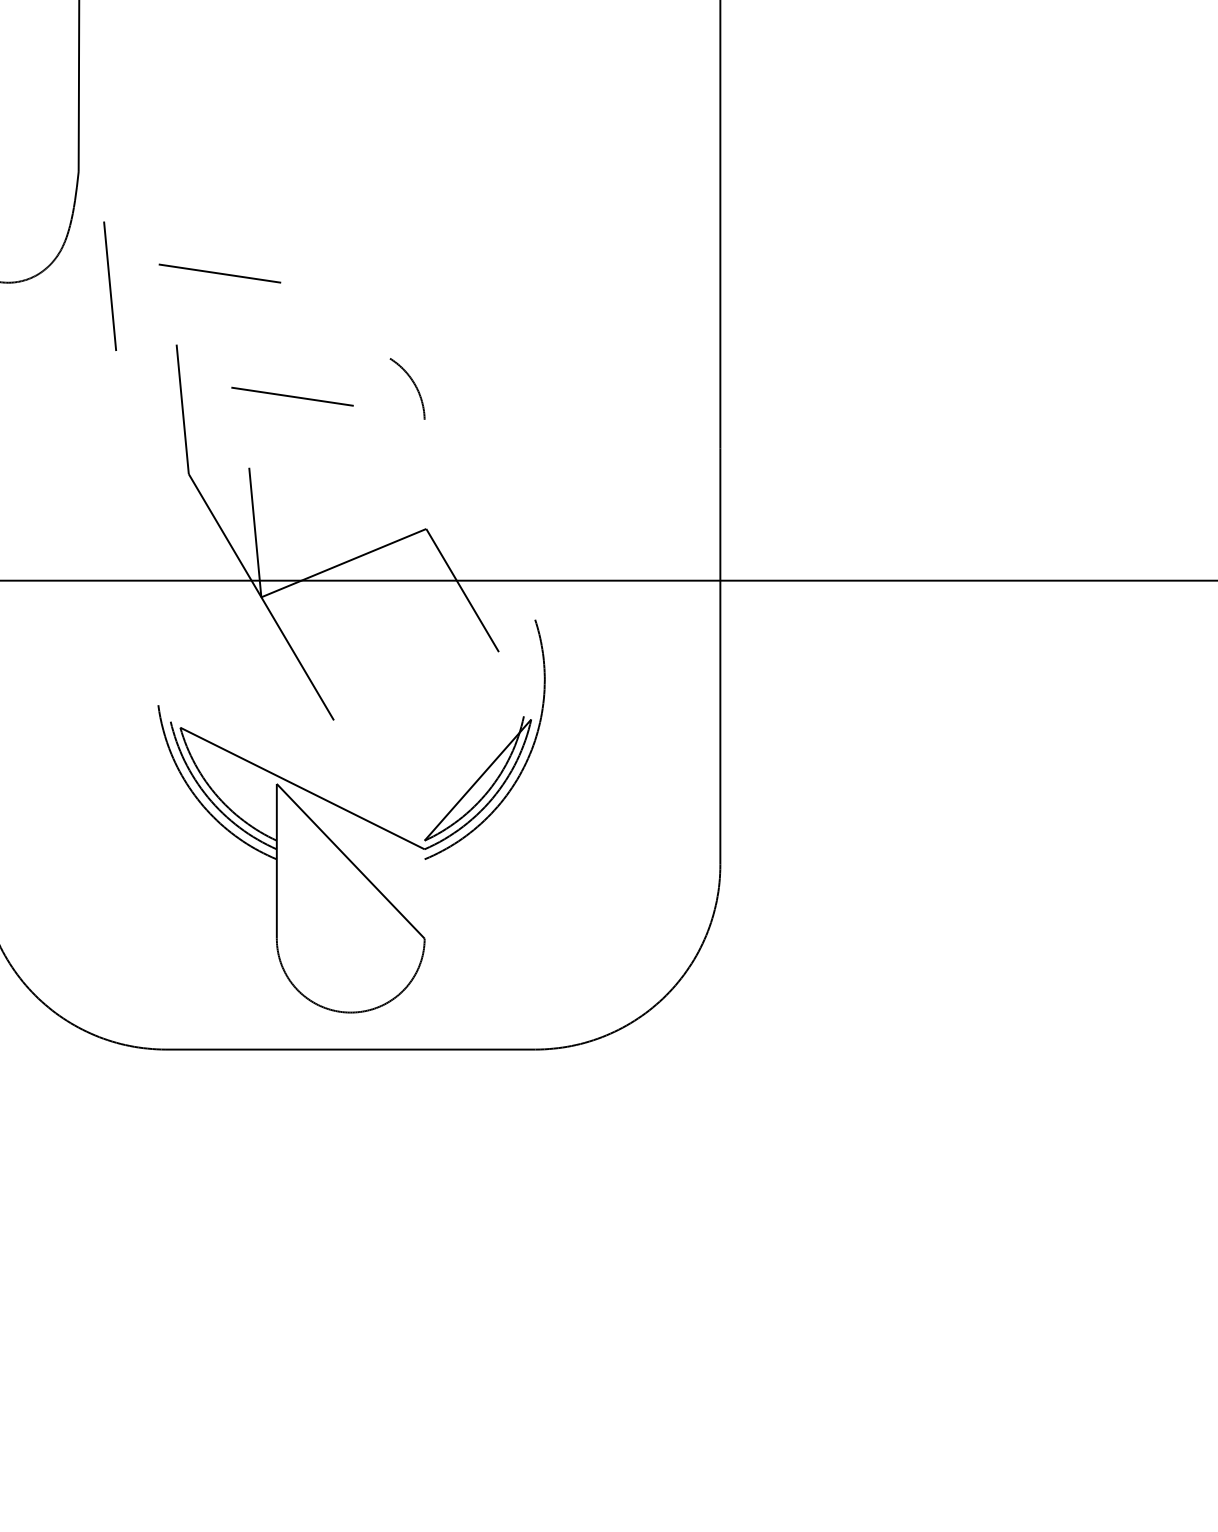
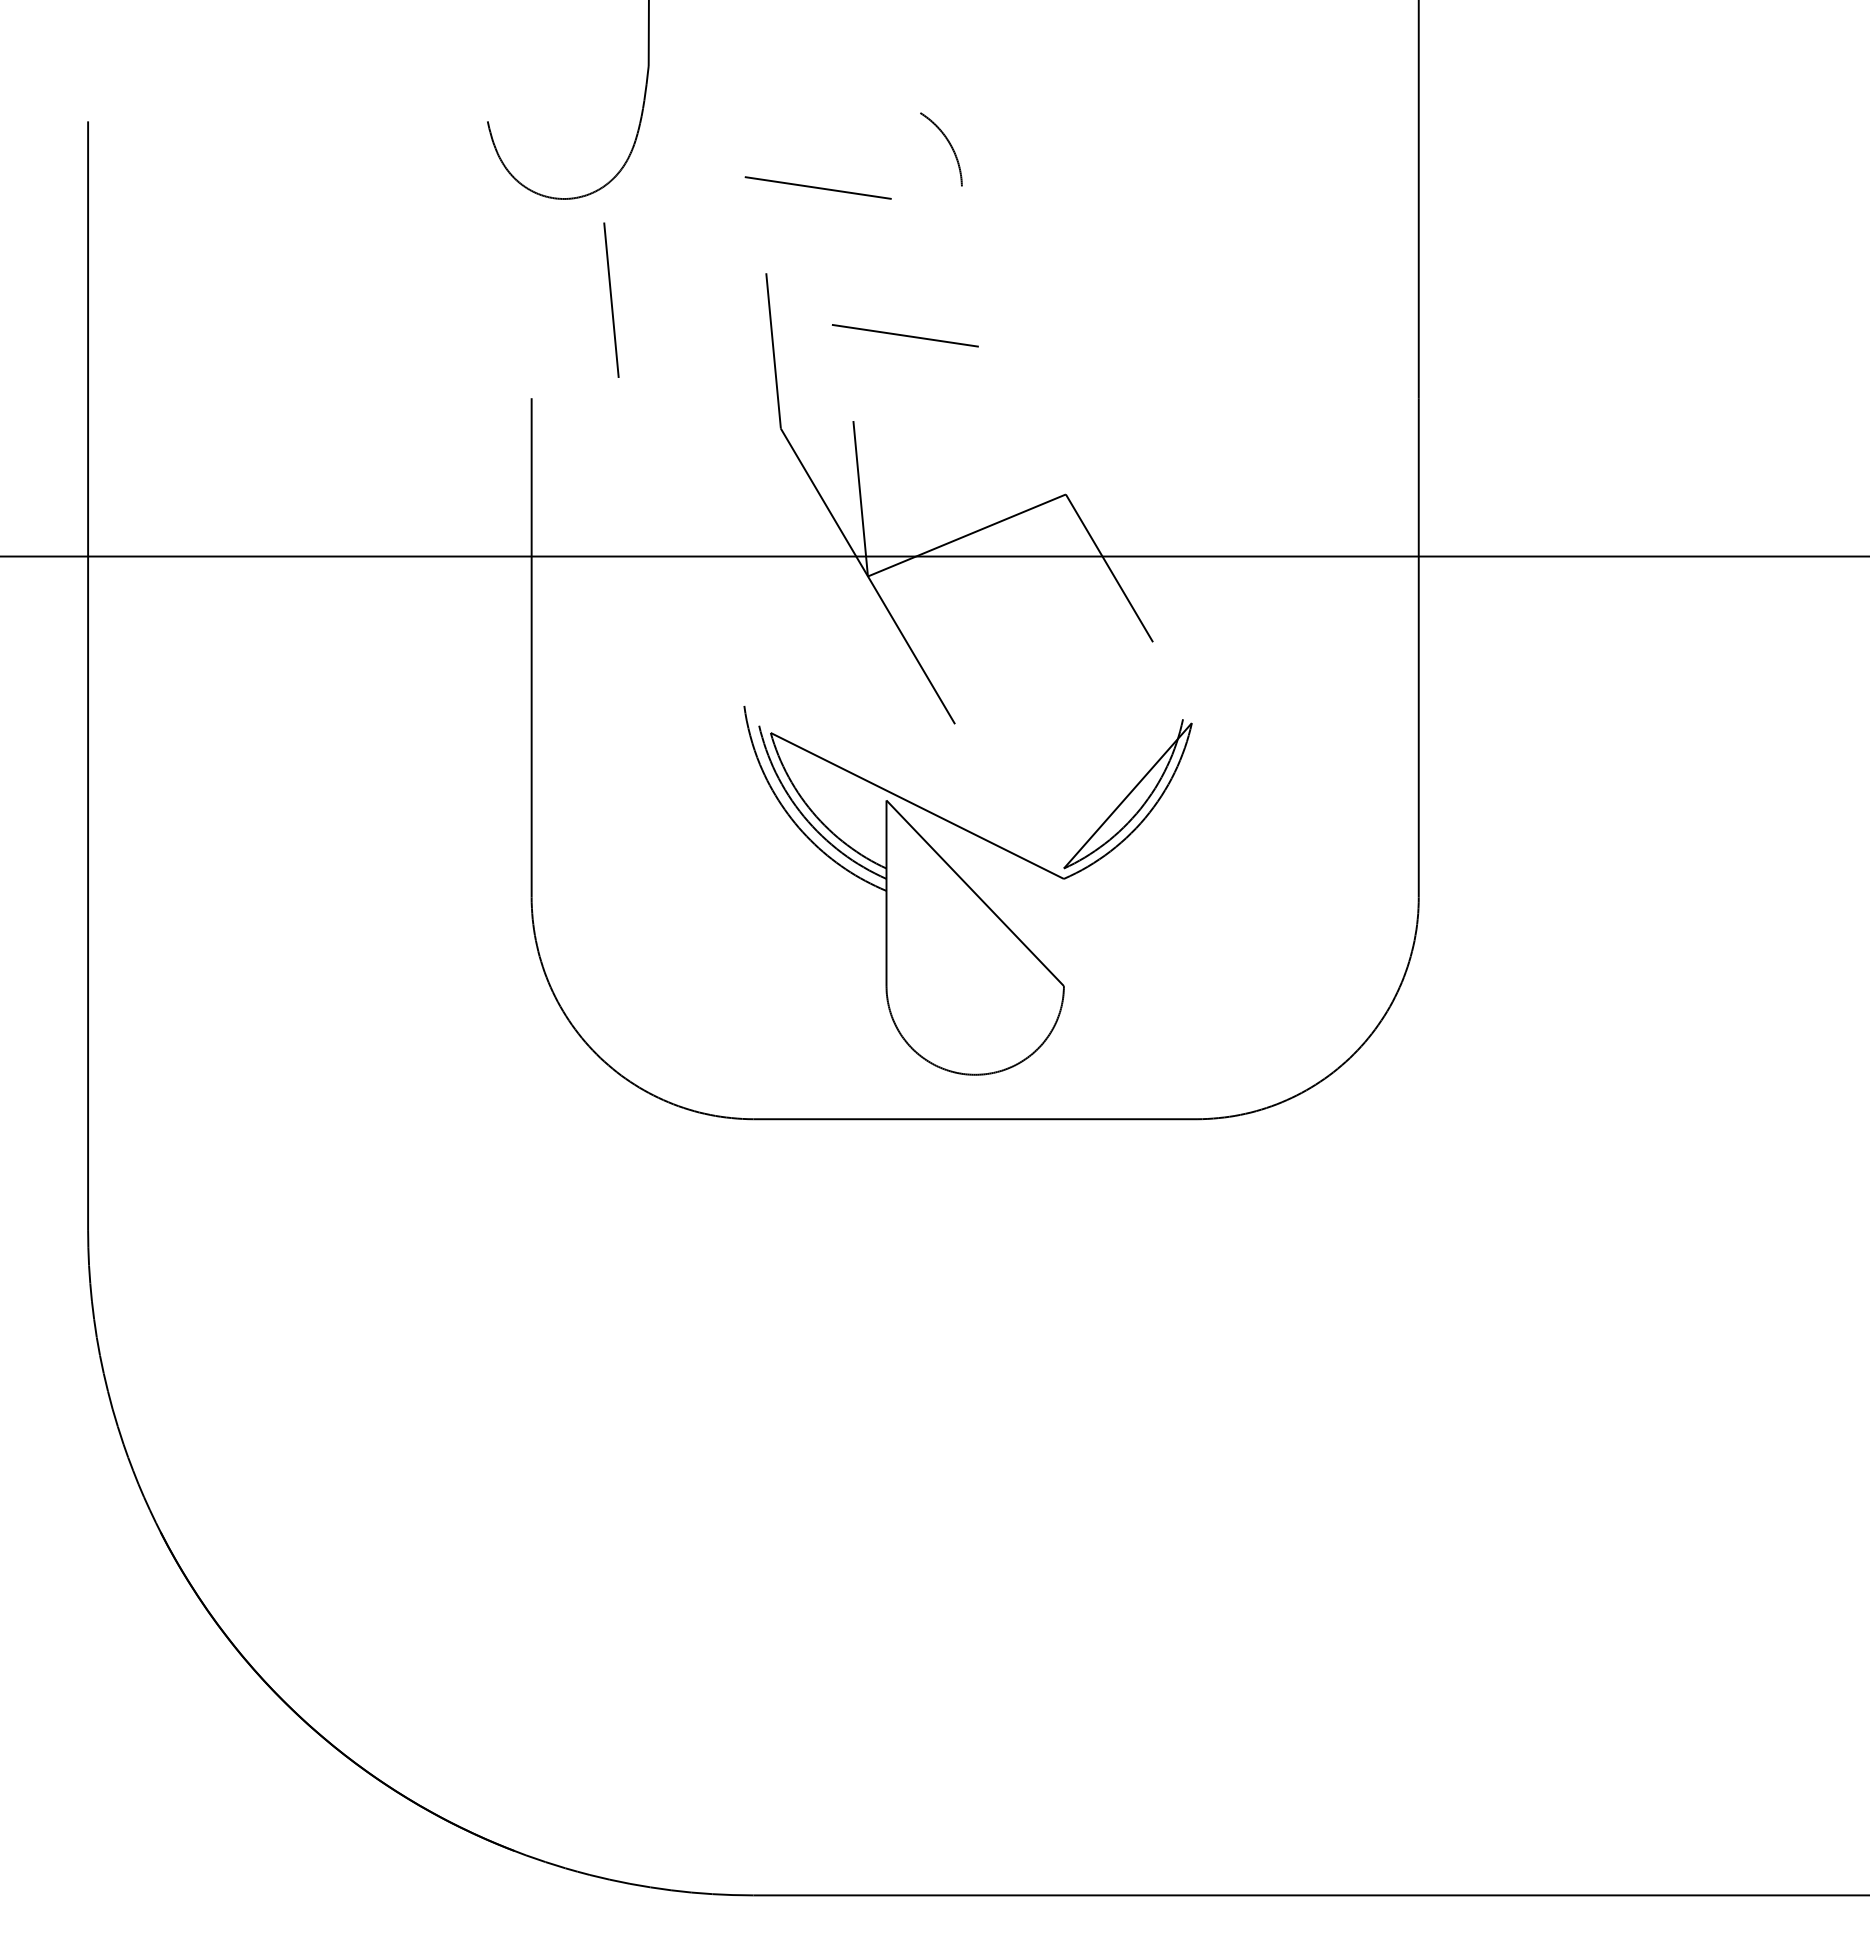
line: (110, 285) -> (611, 299), moved
part: (414, 385) -> (949, 145), moved
part: (525, 760) -> (1185, 772), removed

